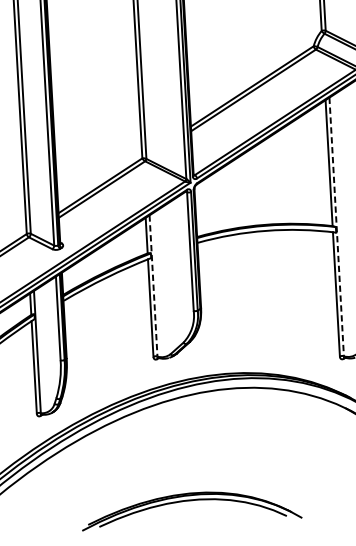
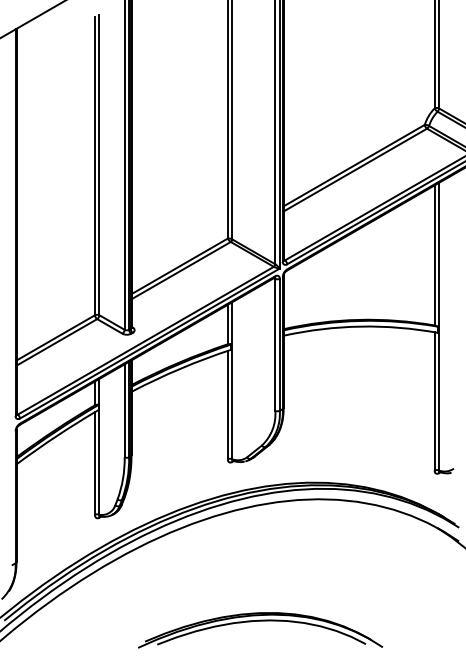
line: (337, 226) -> (439, 326), dashed -> solid
line: (153, 285) -> (232, 380), dashed -> solid

